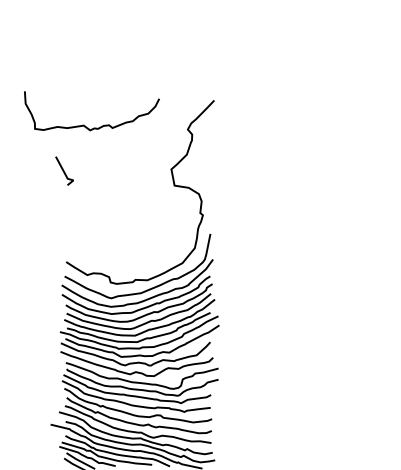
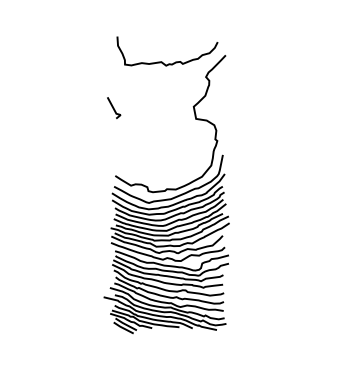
curve: (85, 124) -> (162, 61), moved

